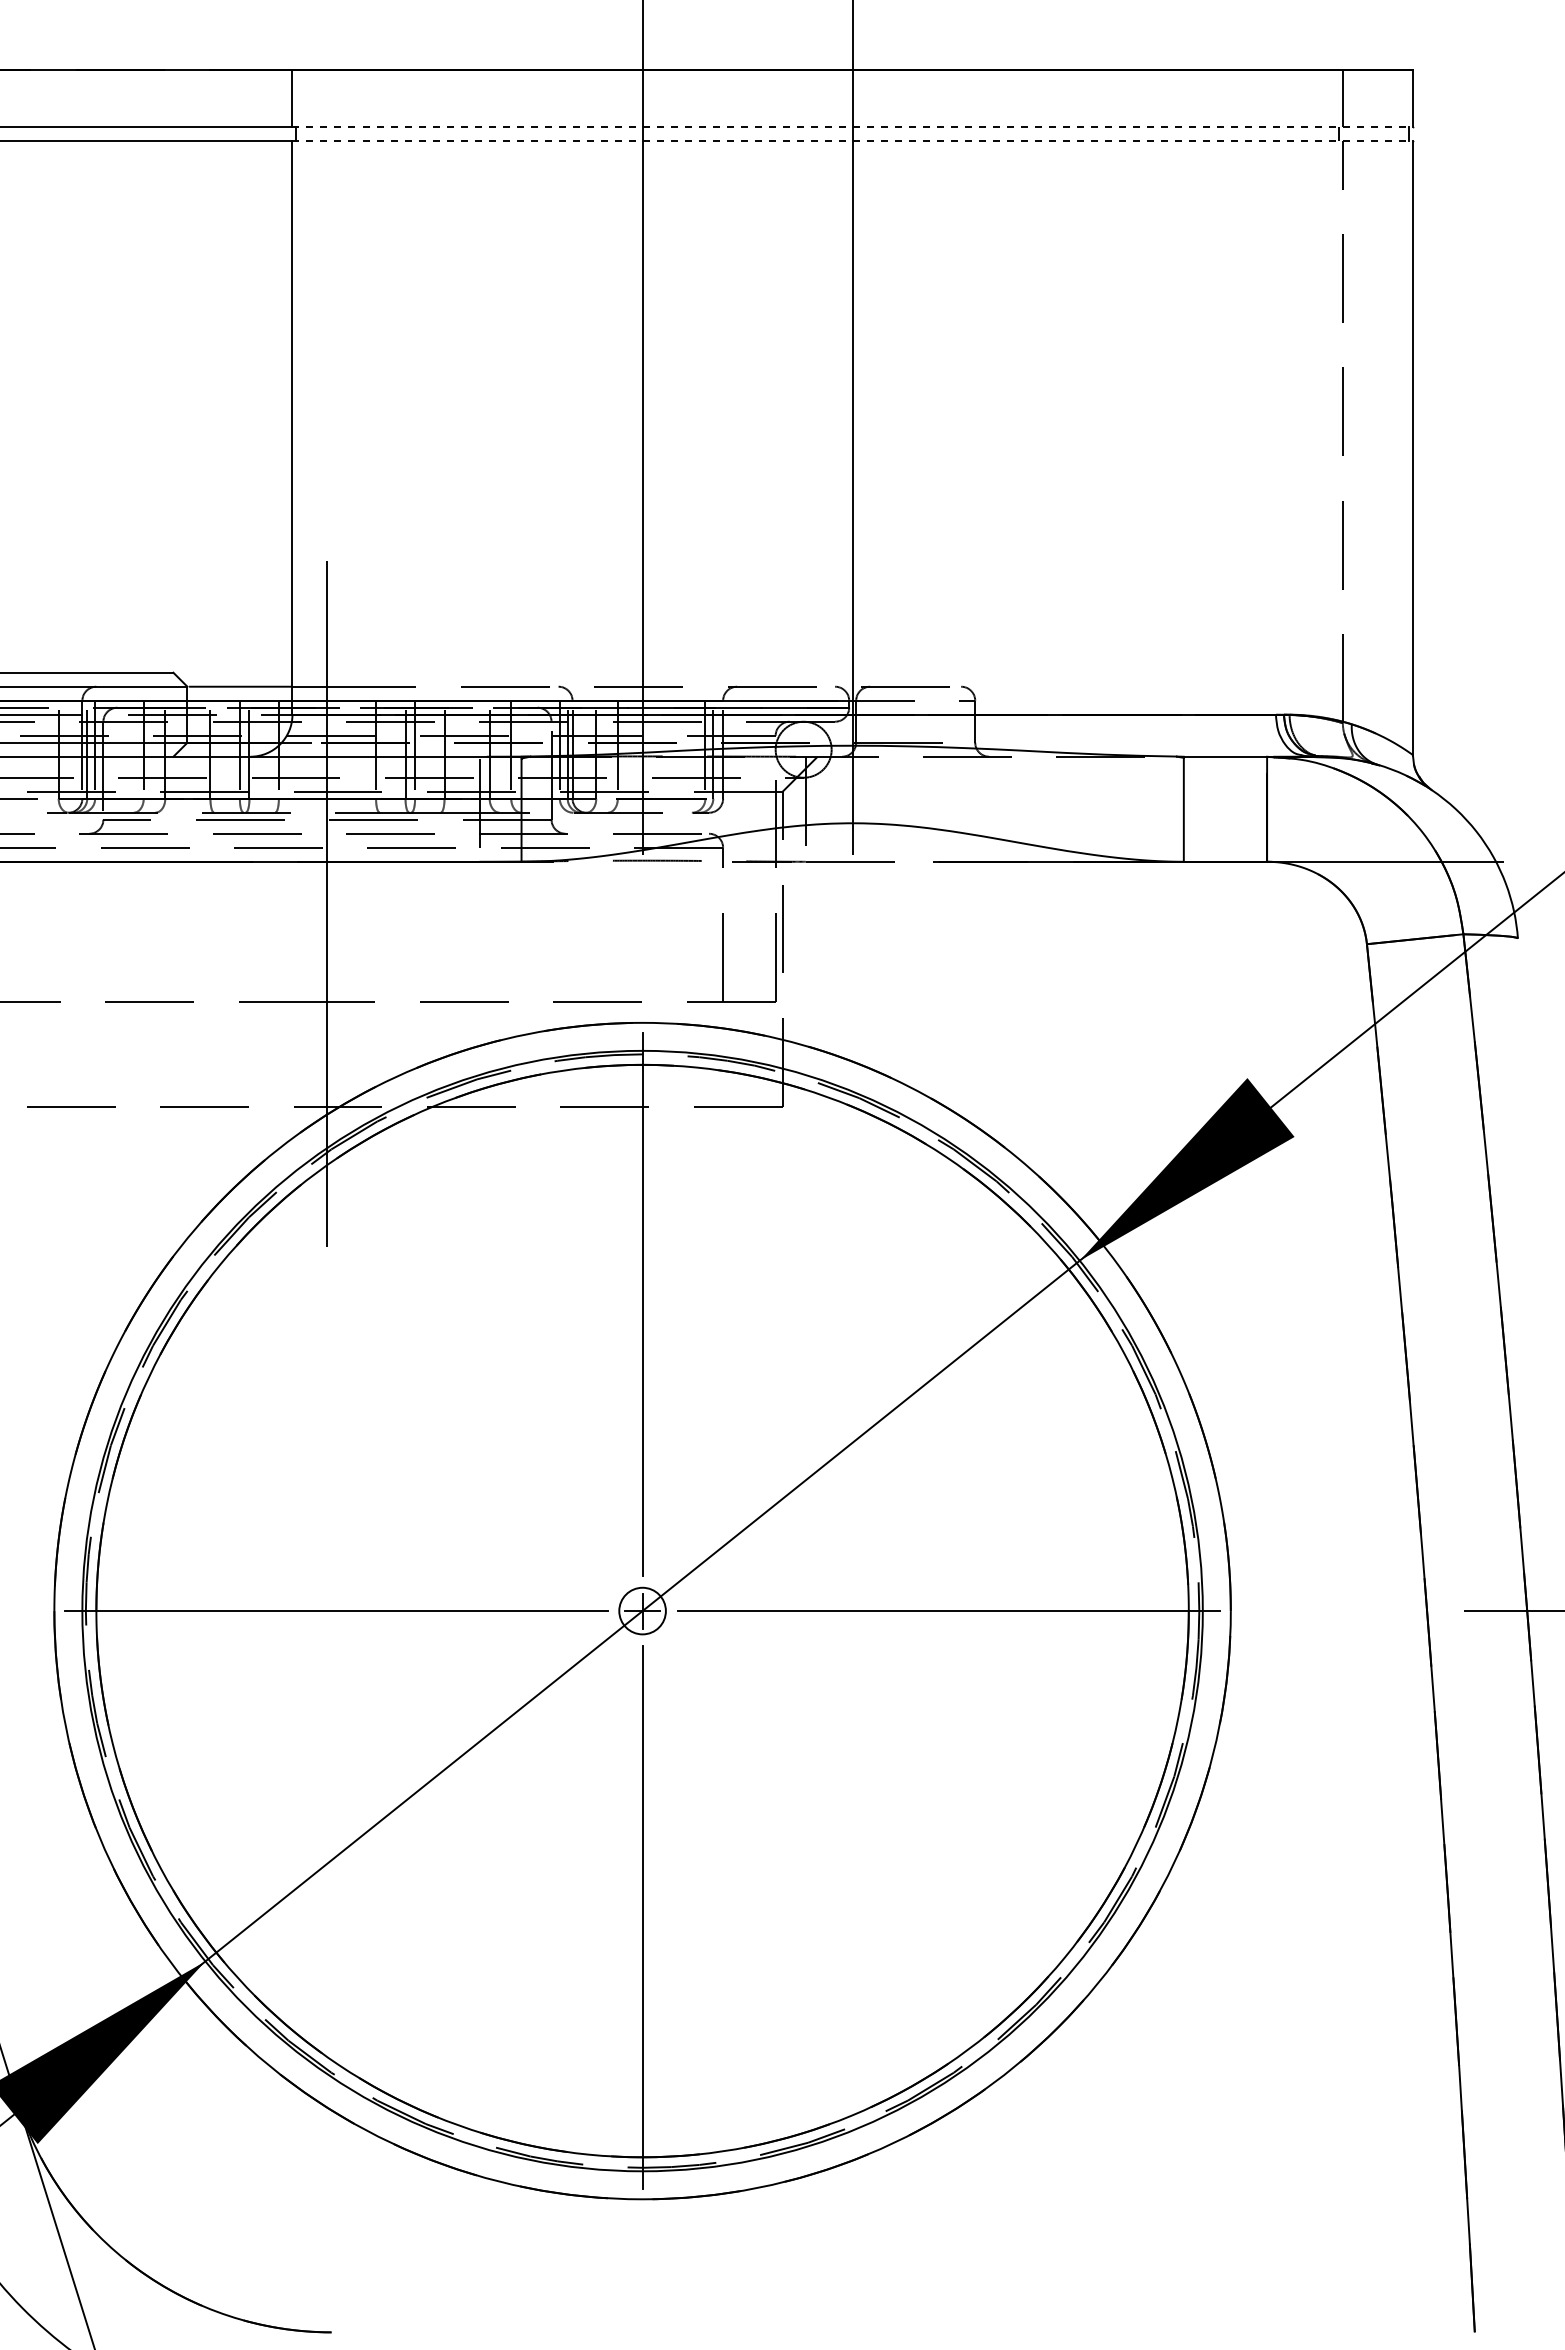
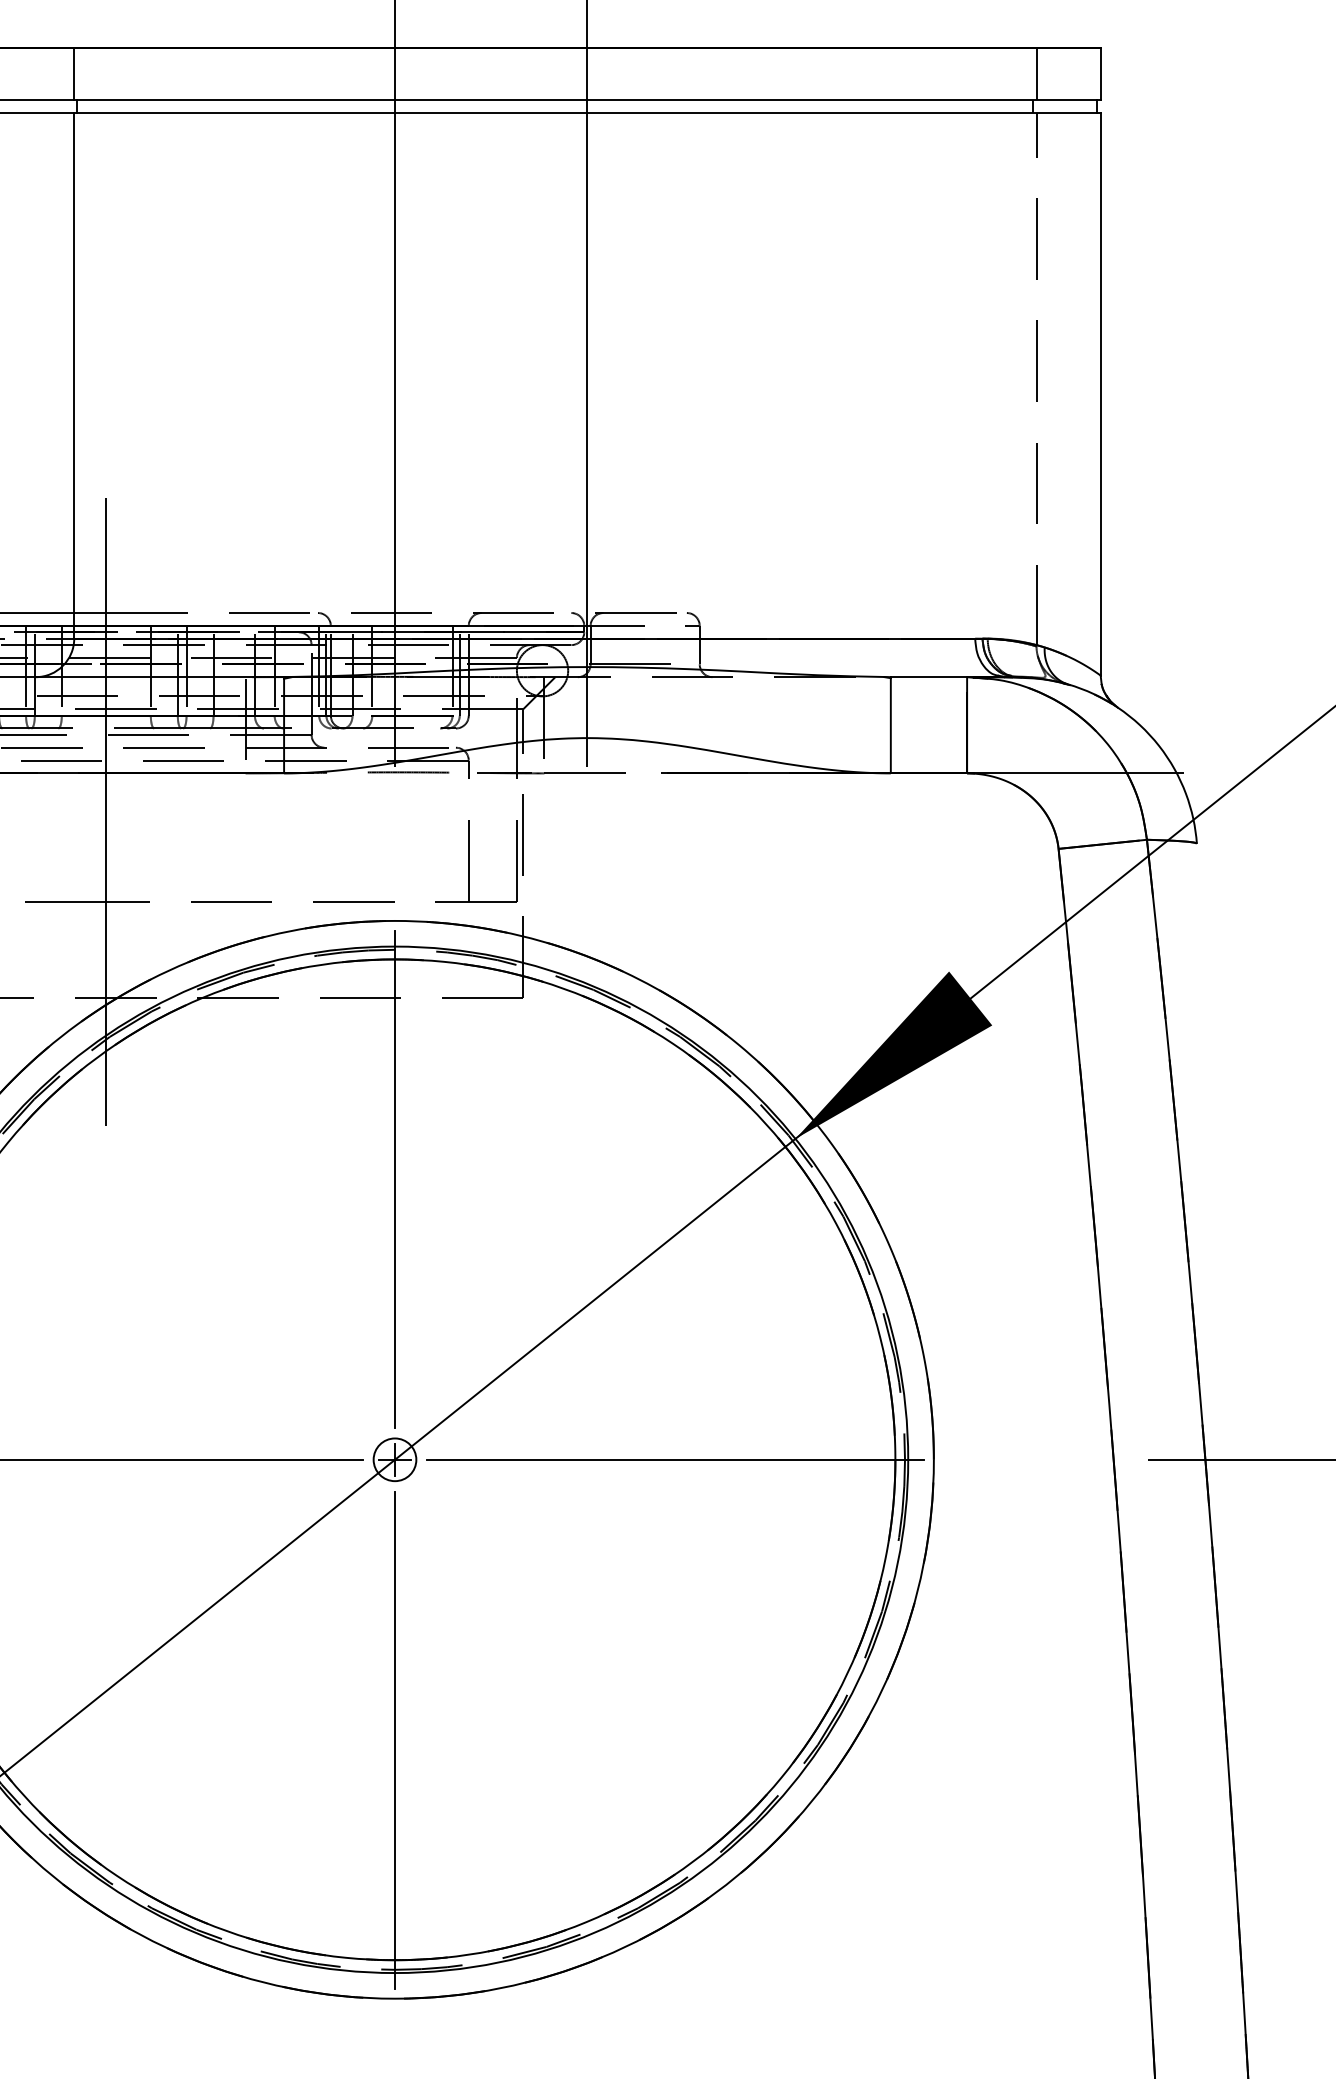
line: (853, 126) -> (588, 99), dashed -> solid
line: (853, 140) -> (588, 112), dashed -> solid

